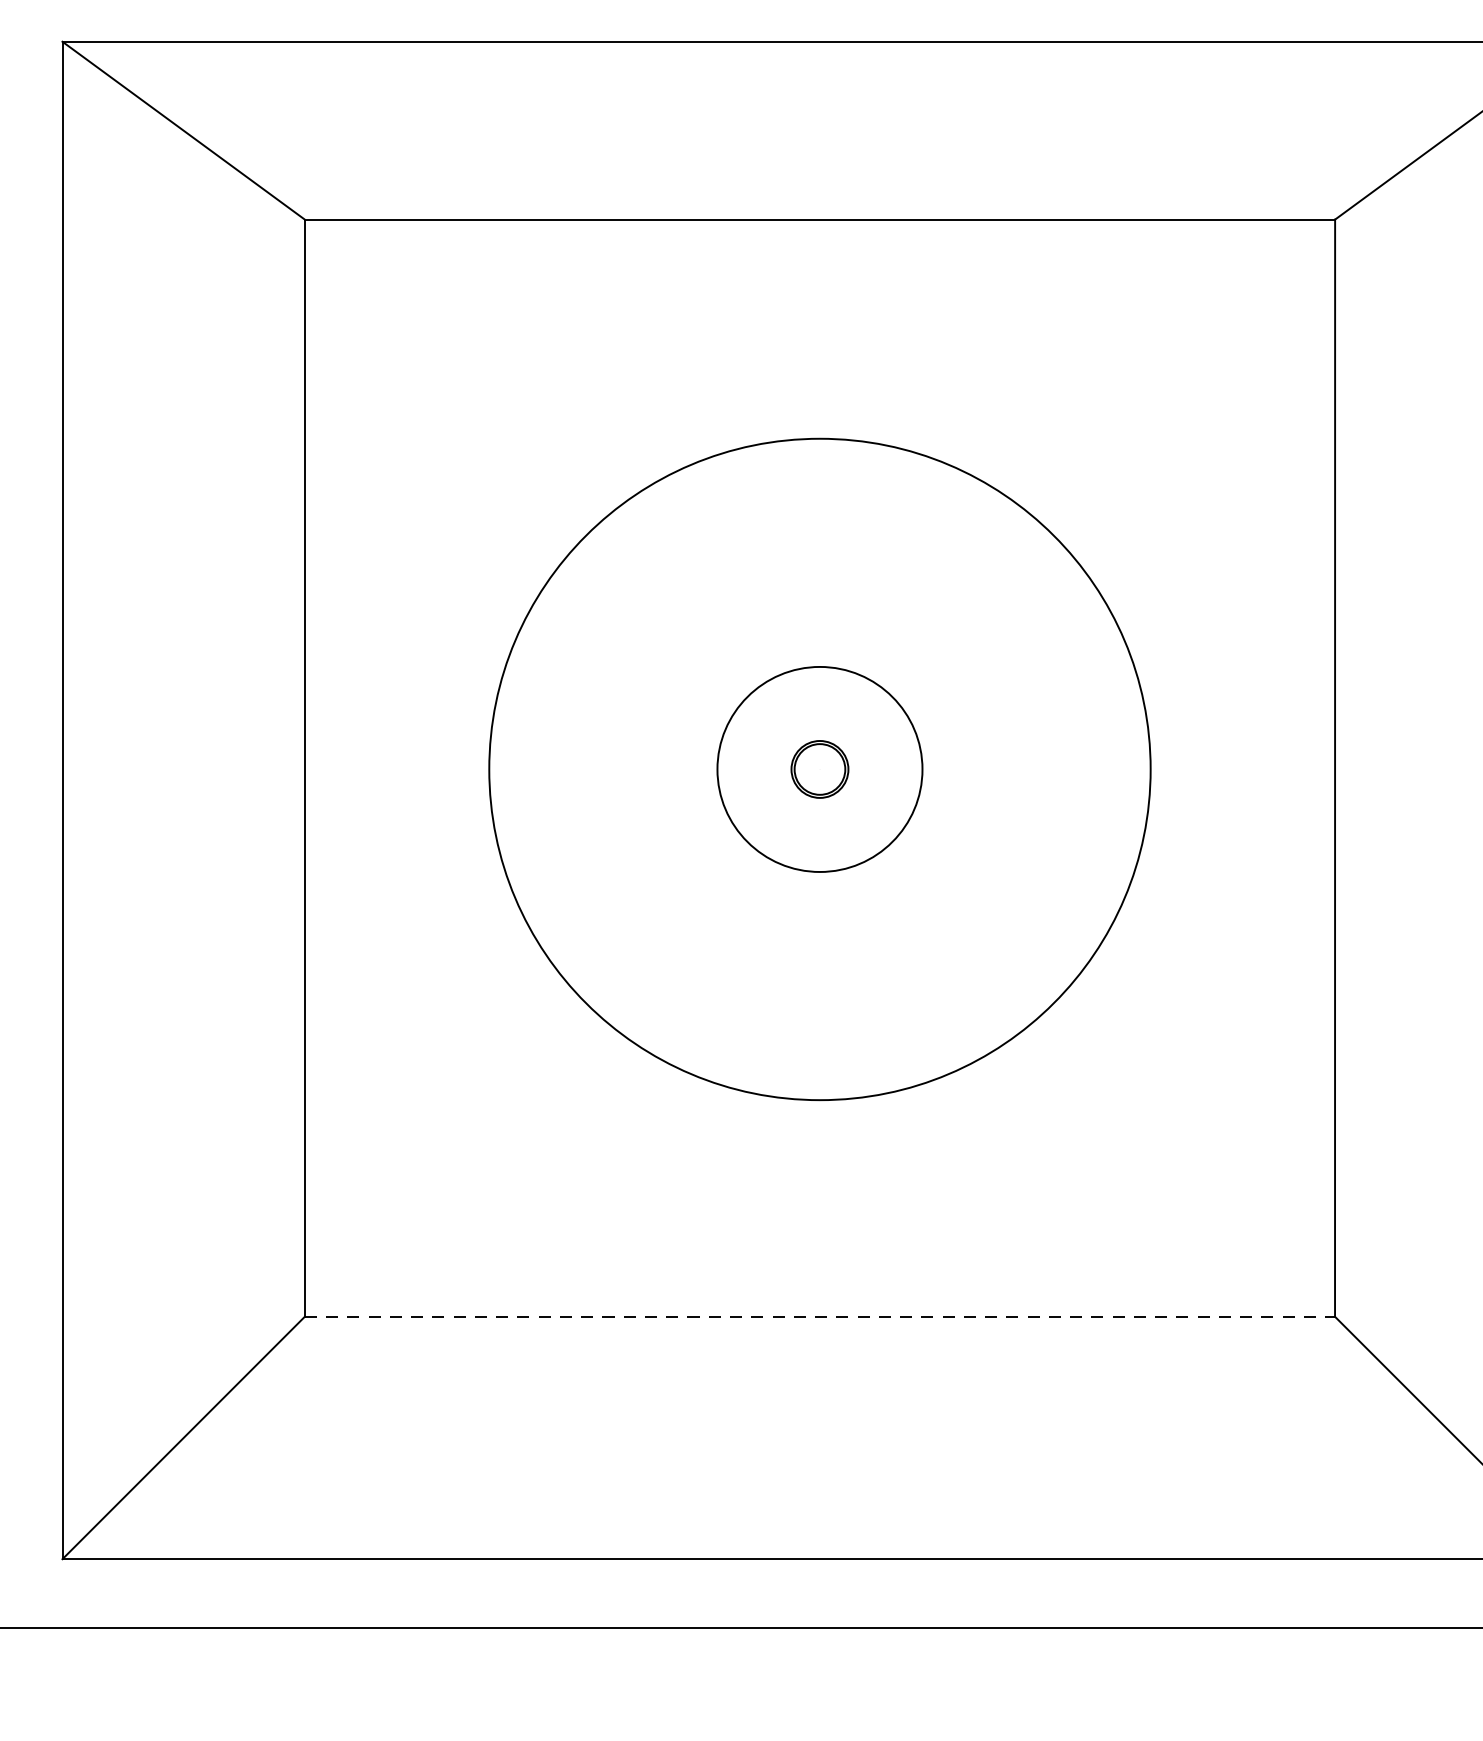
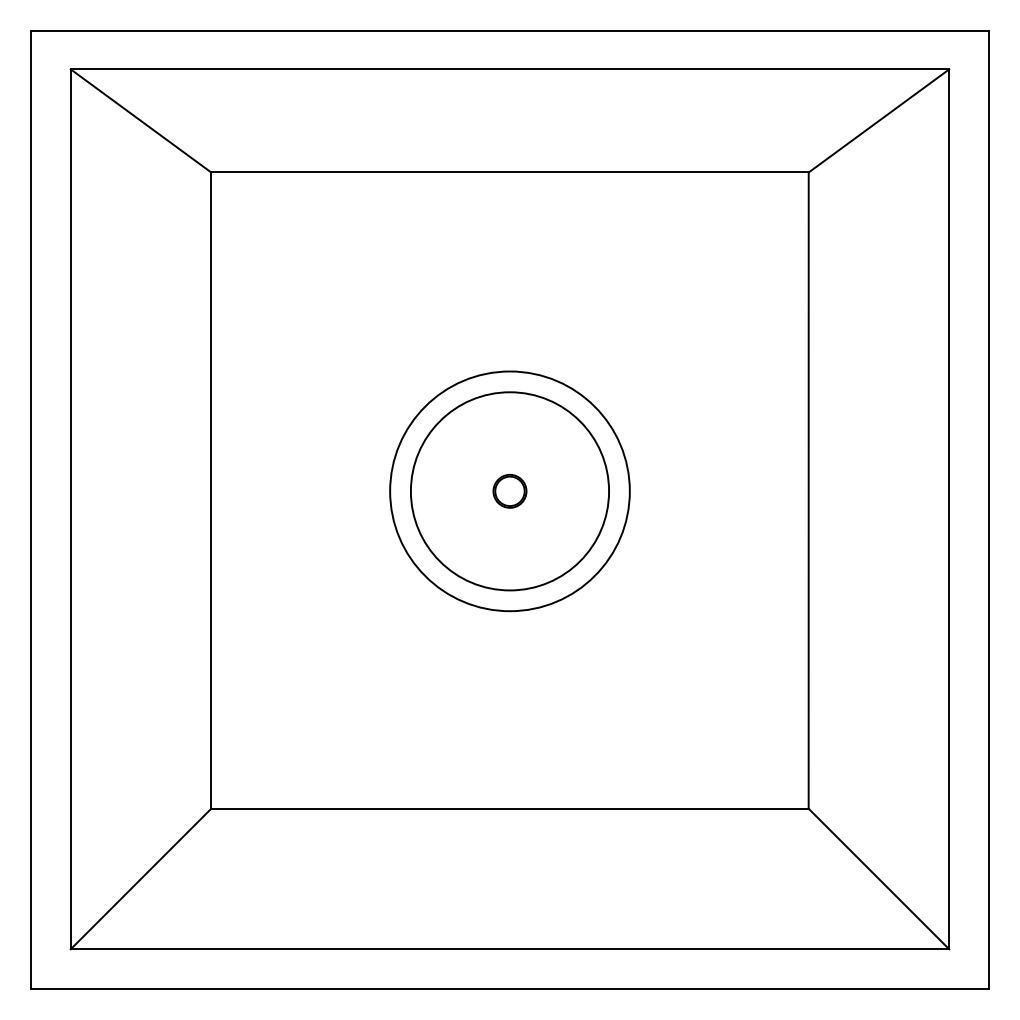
circle: (819, 769) -> (509, 491), size x0.62
circle: (819, 769) -> (509, 491), size x1.67
line: (819, 1316) -> (509, 808), dashed -> solid

